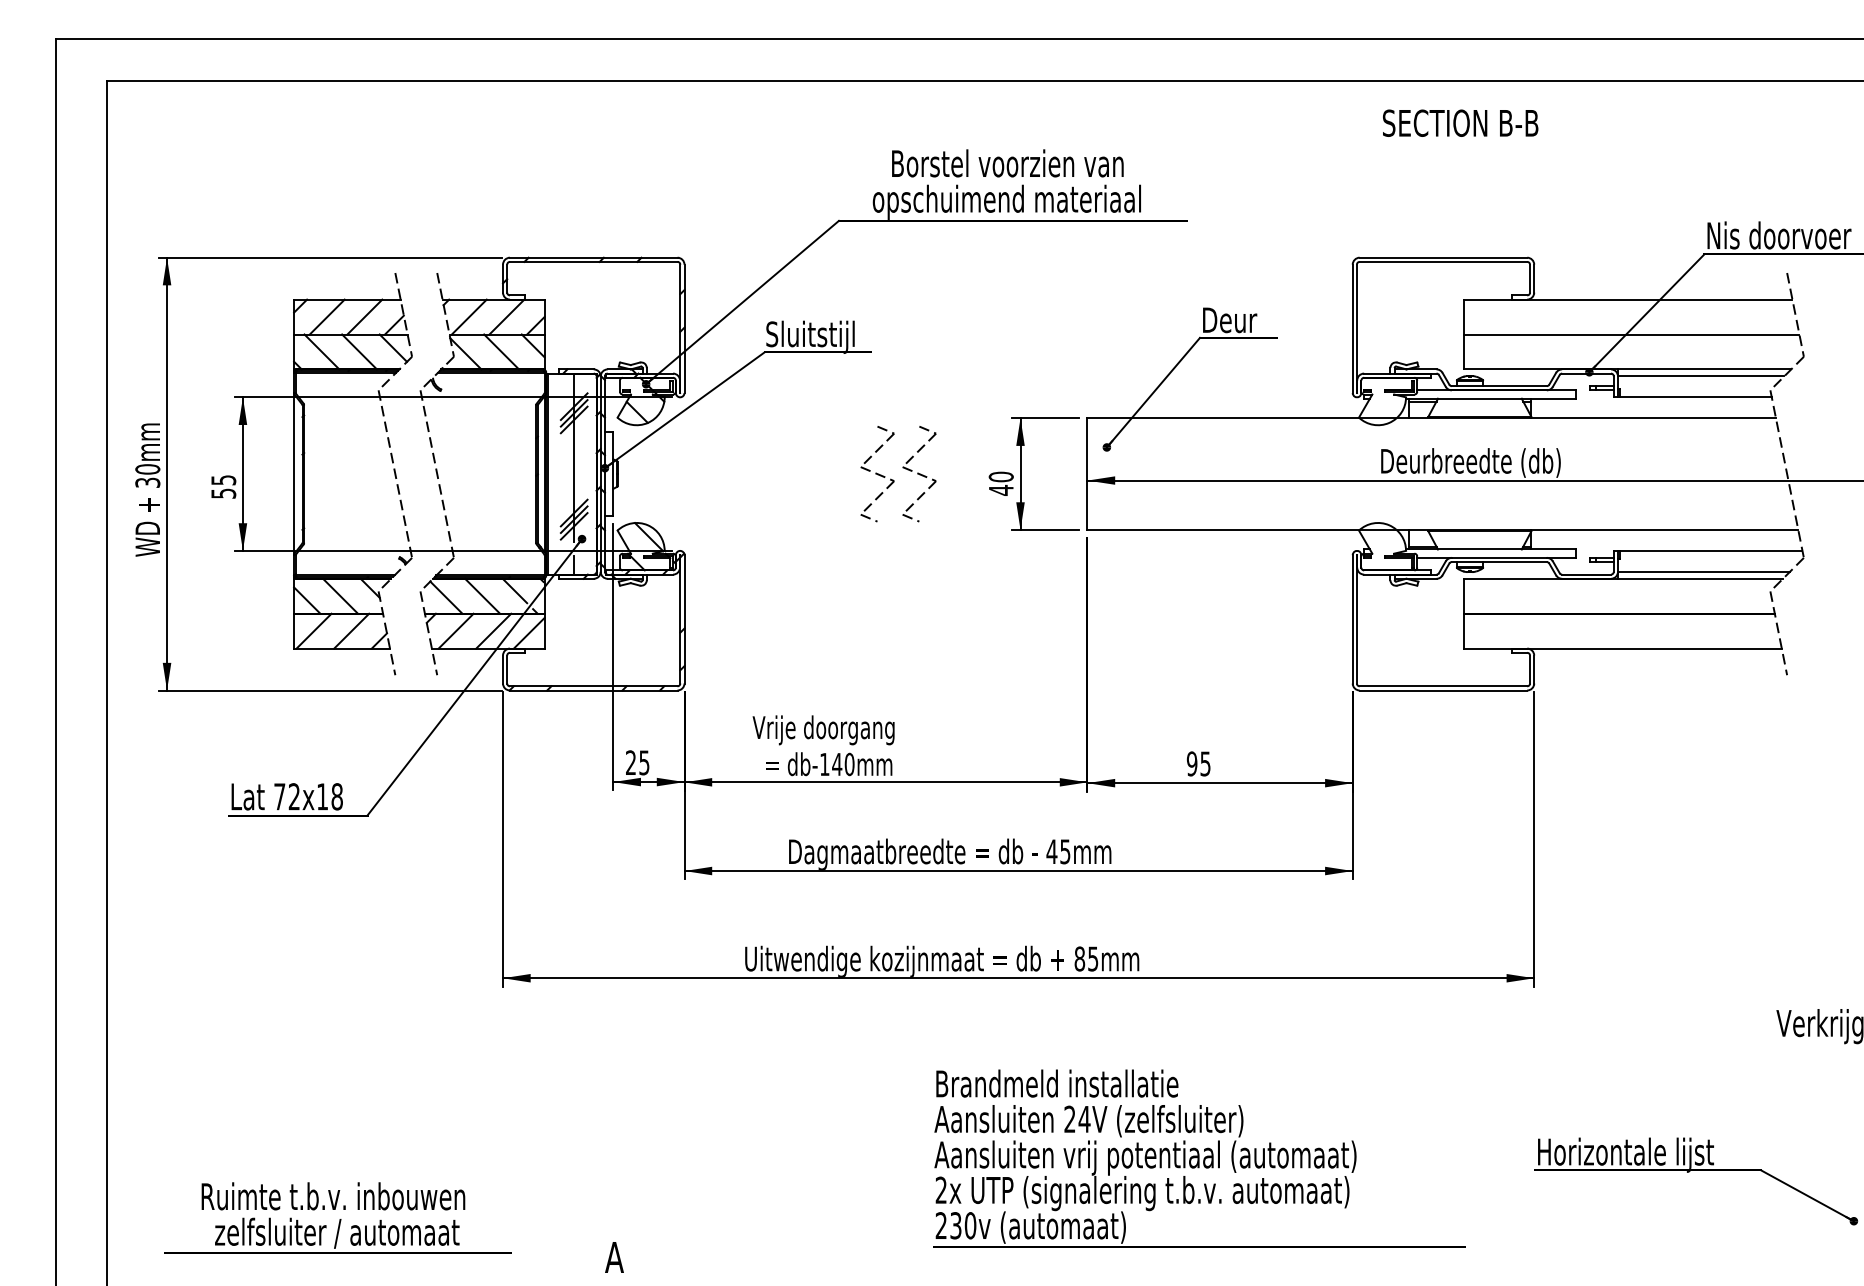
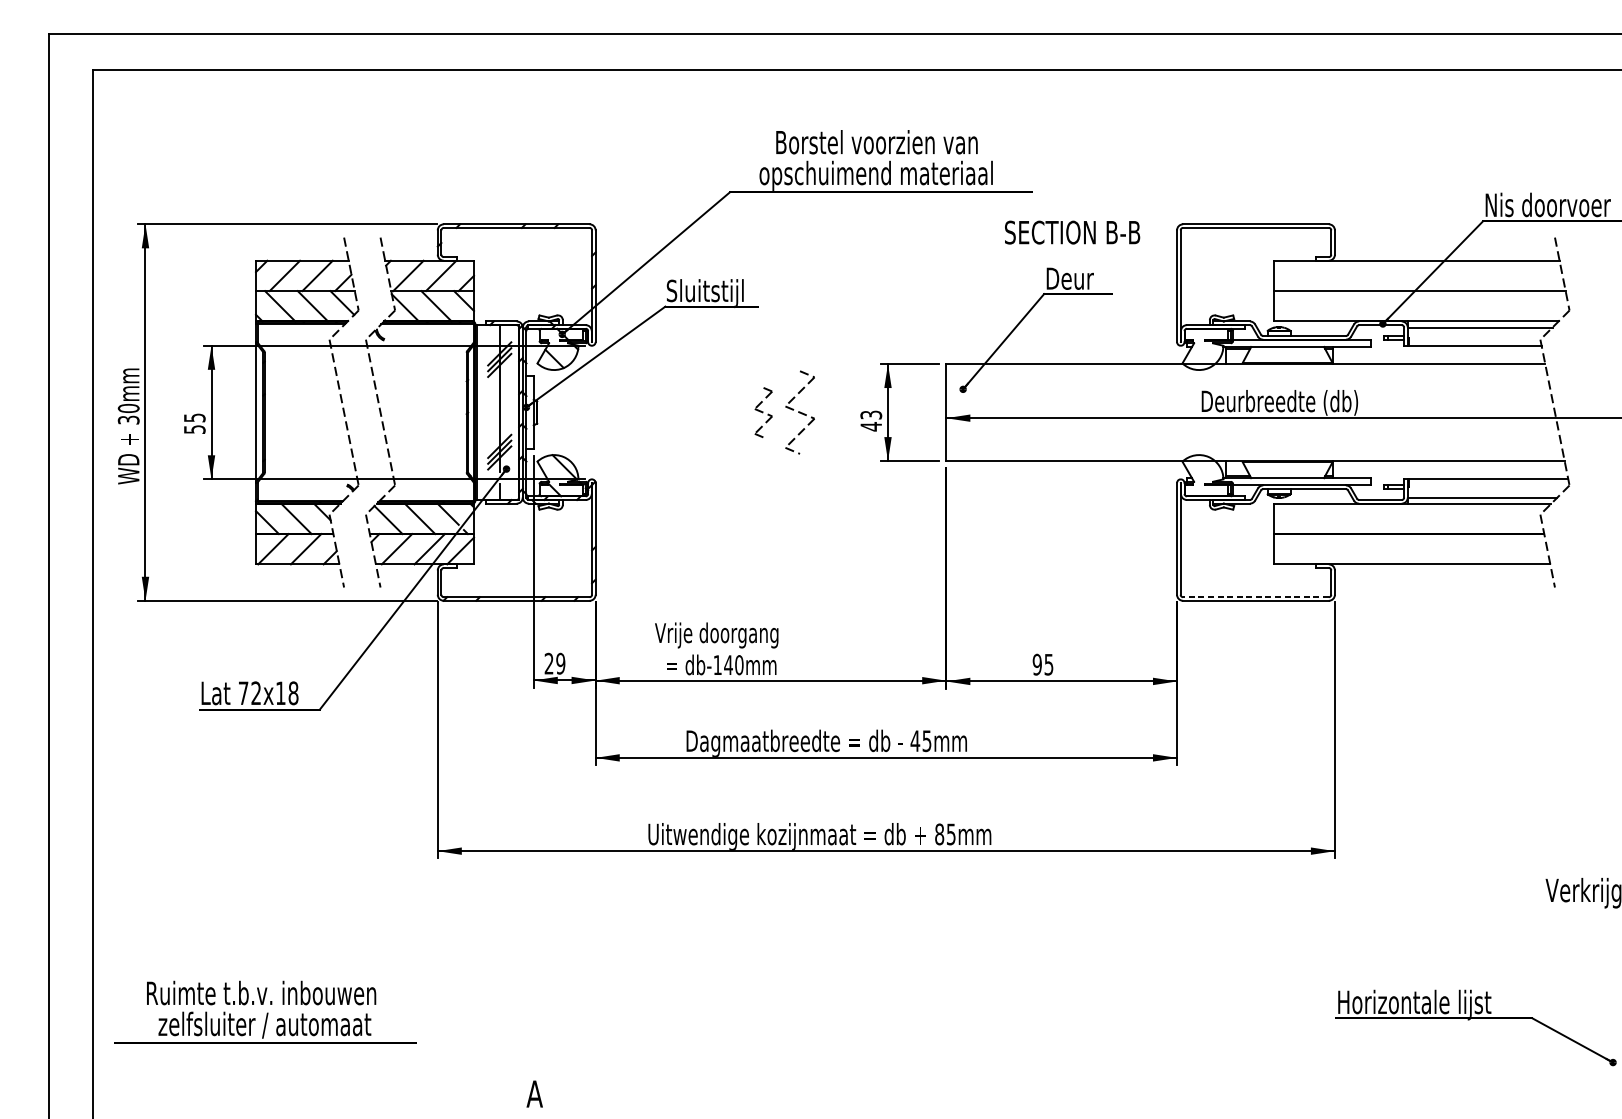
text: (1460, 122) -> (1072, 231), moved
part: (877, 474) -> (763, 412), size x0.6
text: (1000, 476) -> (870, 414), 40 -> 43
line: (1443, 686) -> (1256, 597), solid -> dashed
text: (644, 762) -> (560, 663), 25 -> 29
part: (1199, 1158) -> (1043, 1007), removed
part: (337, 1217) -> (265, 1011), moved

